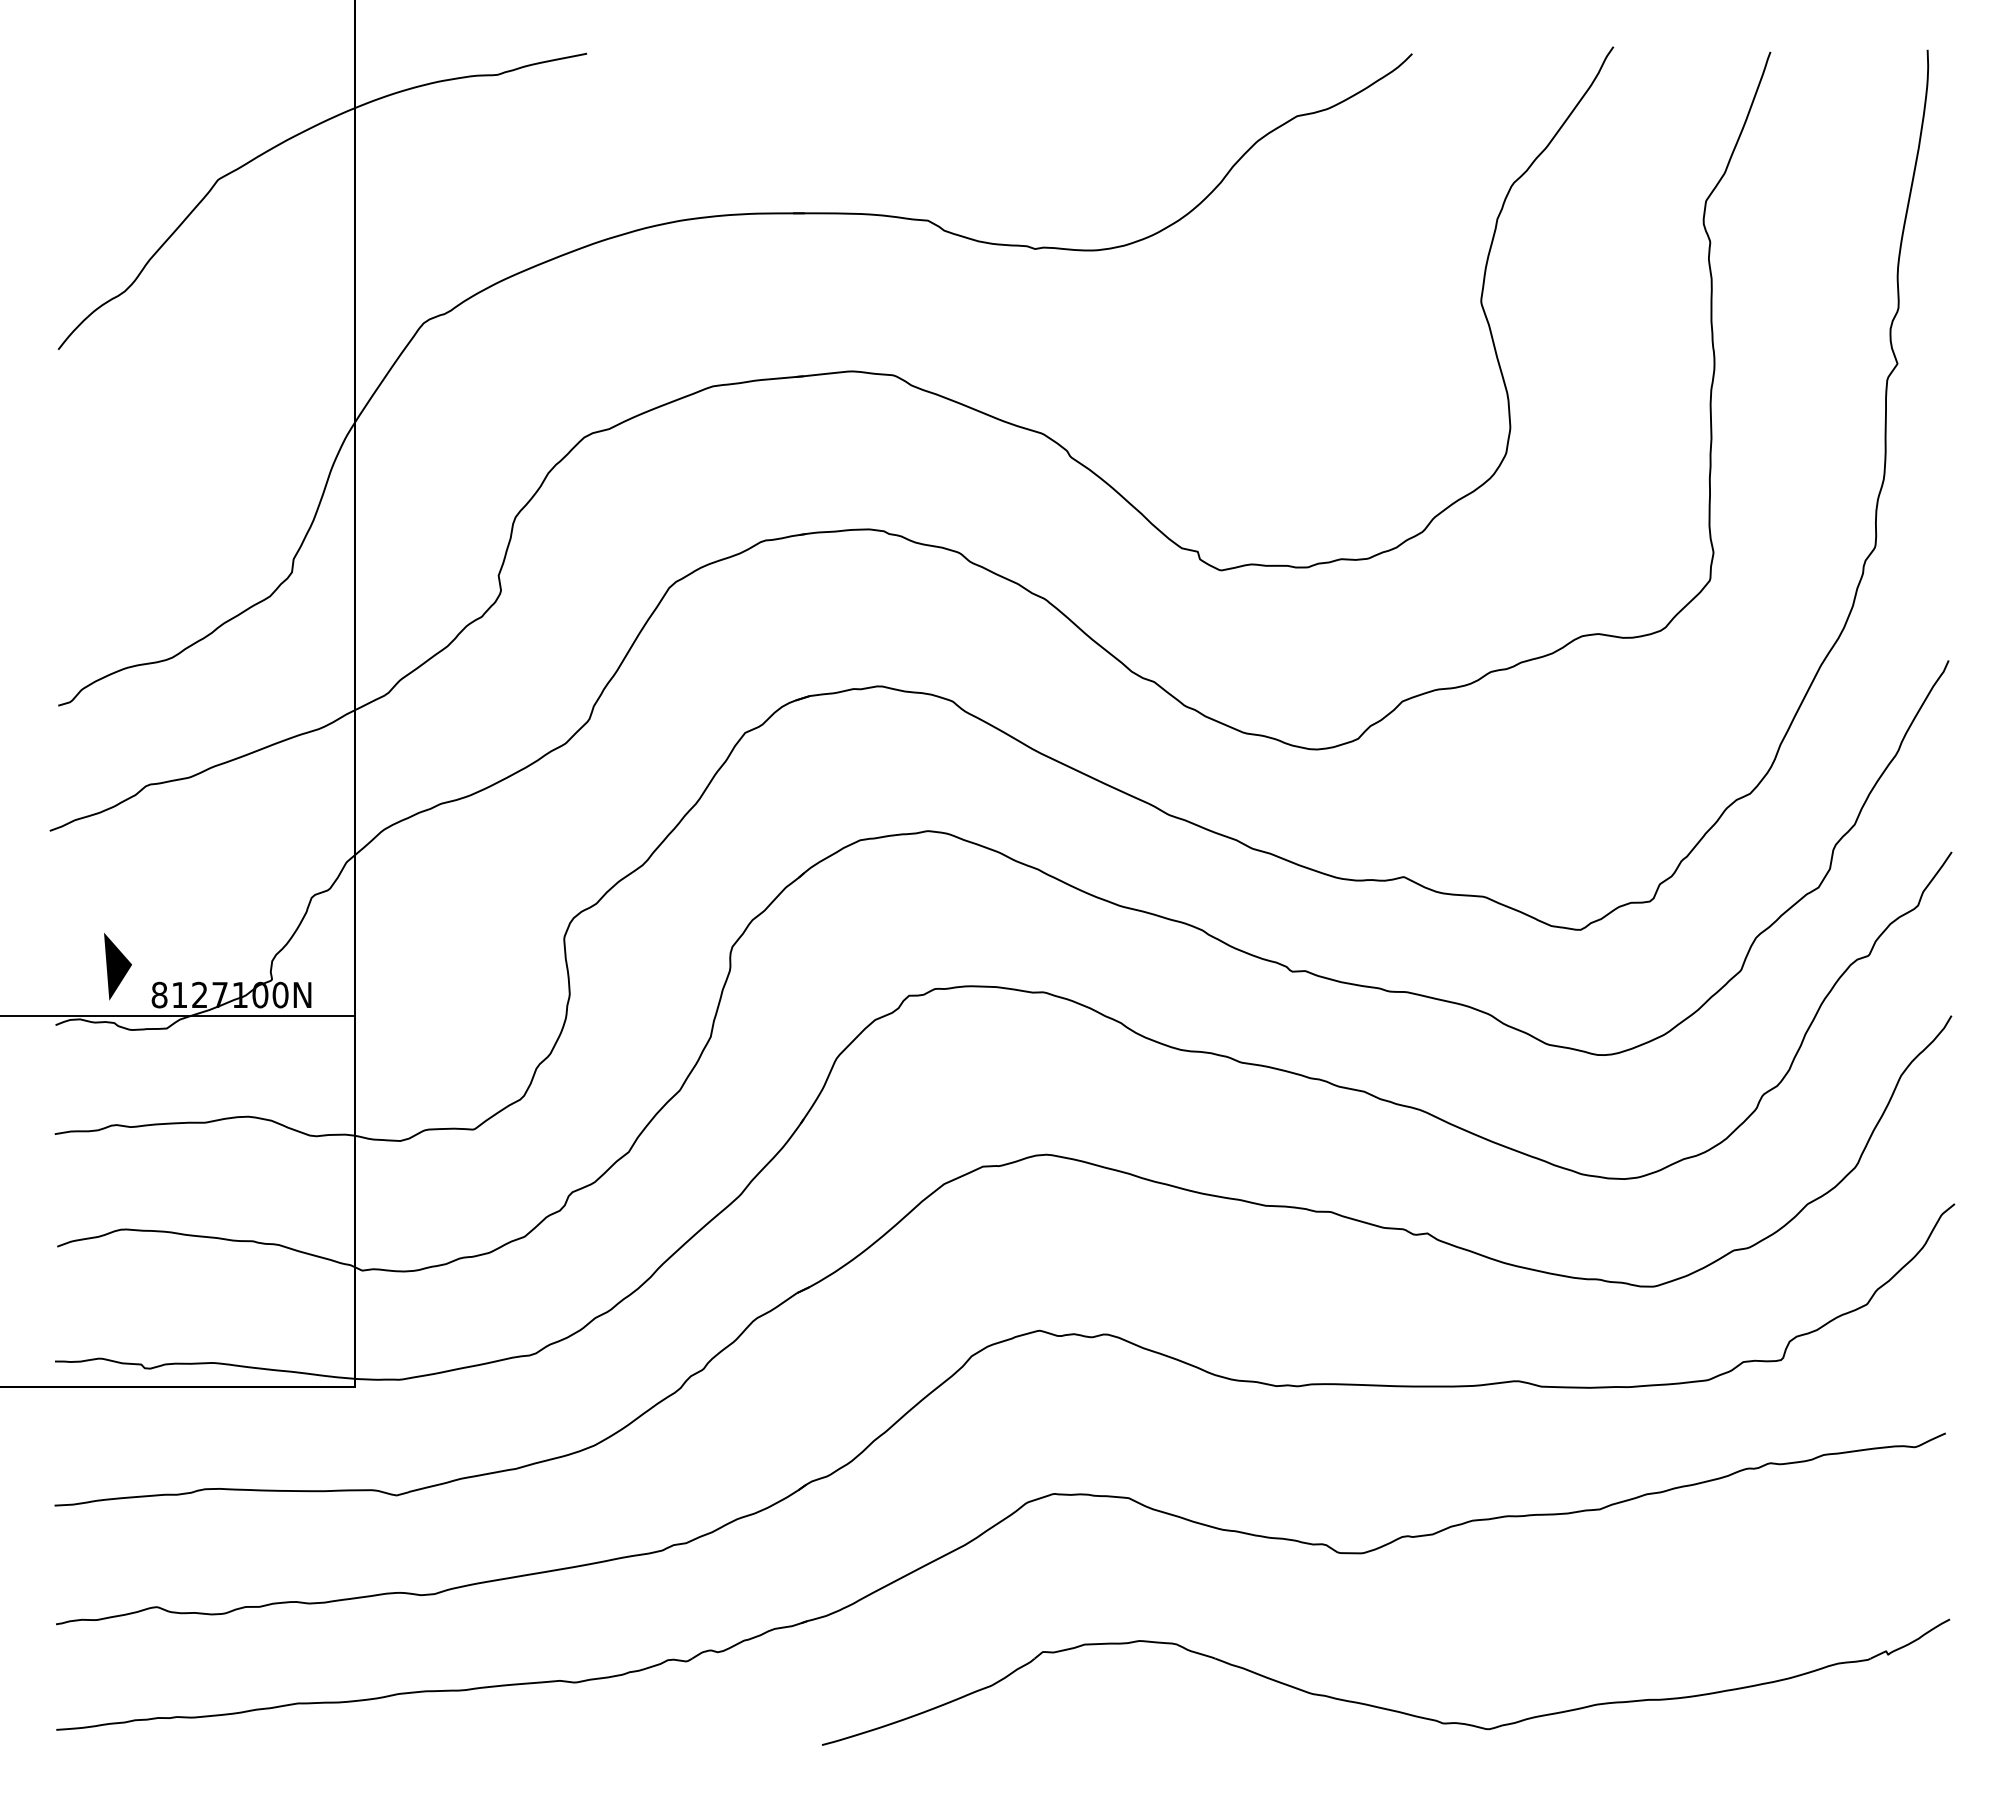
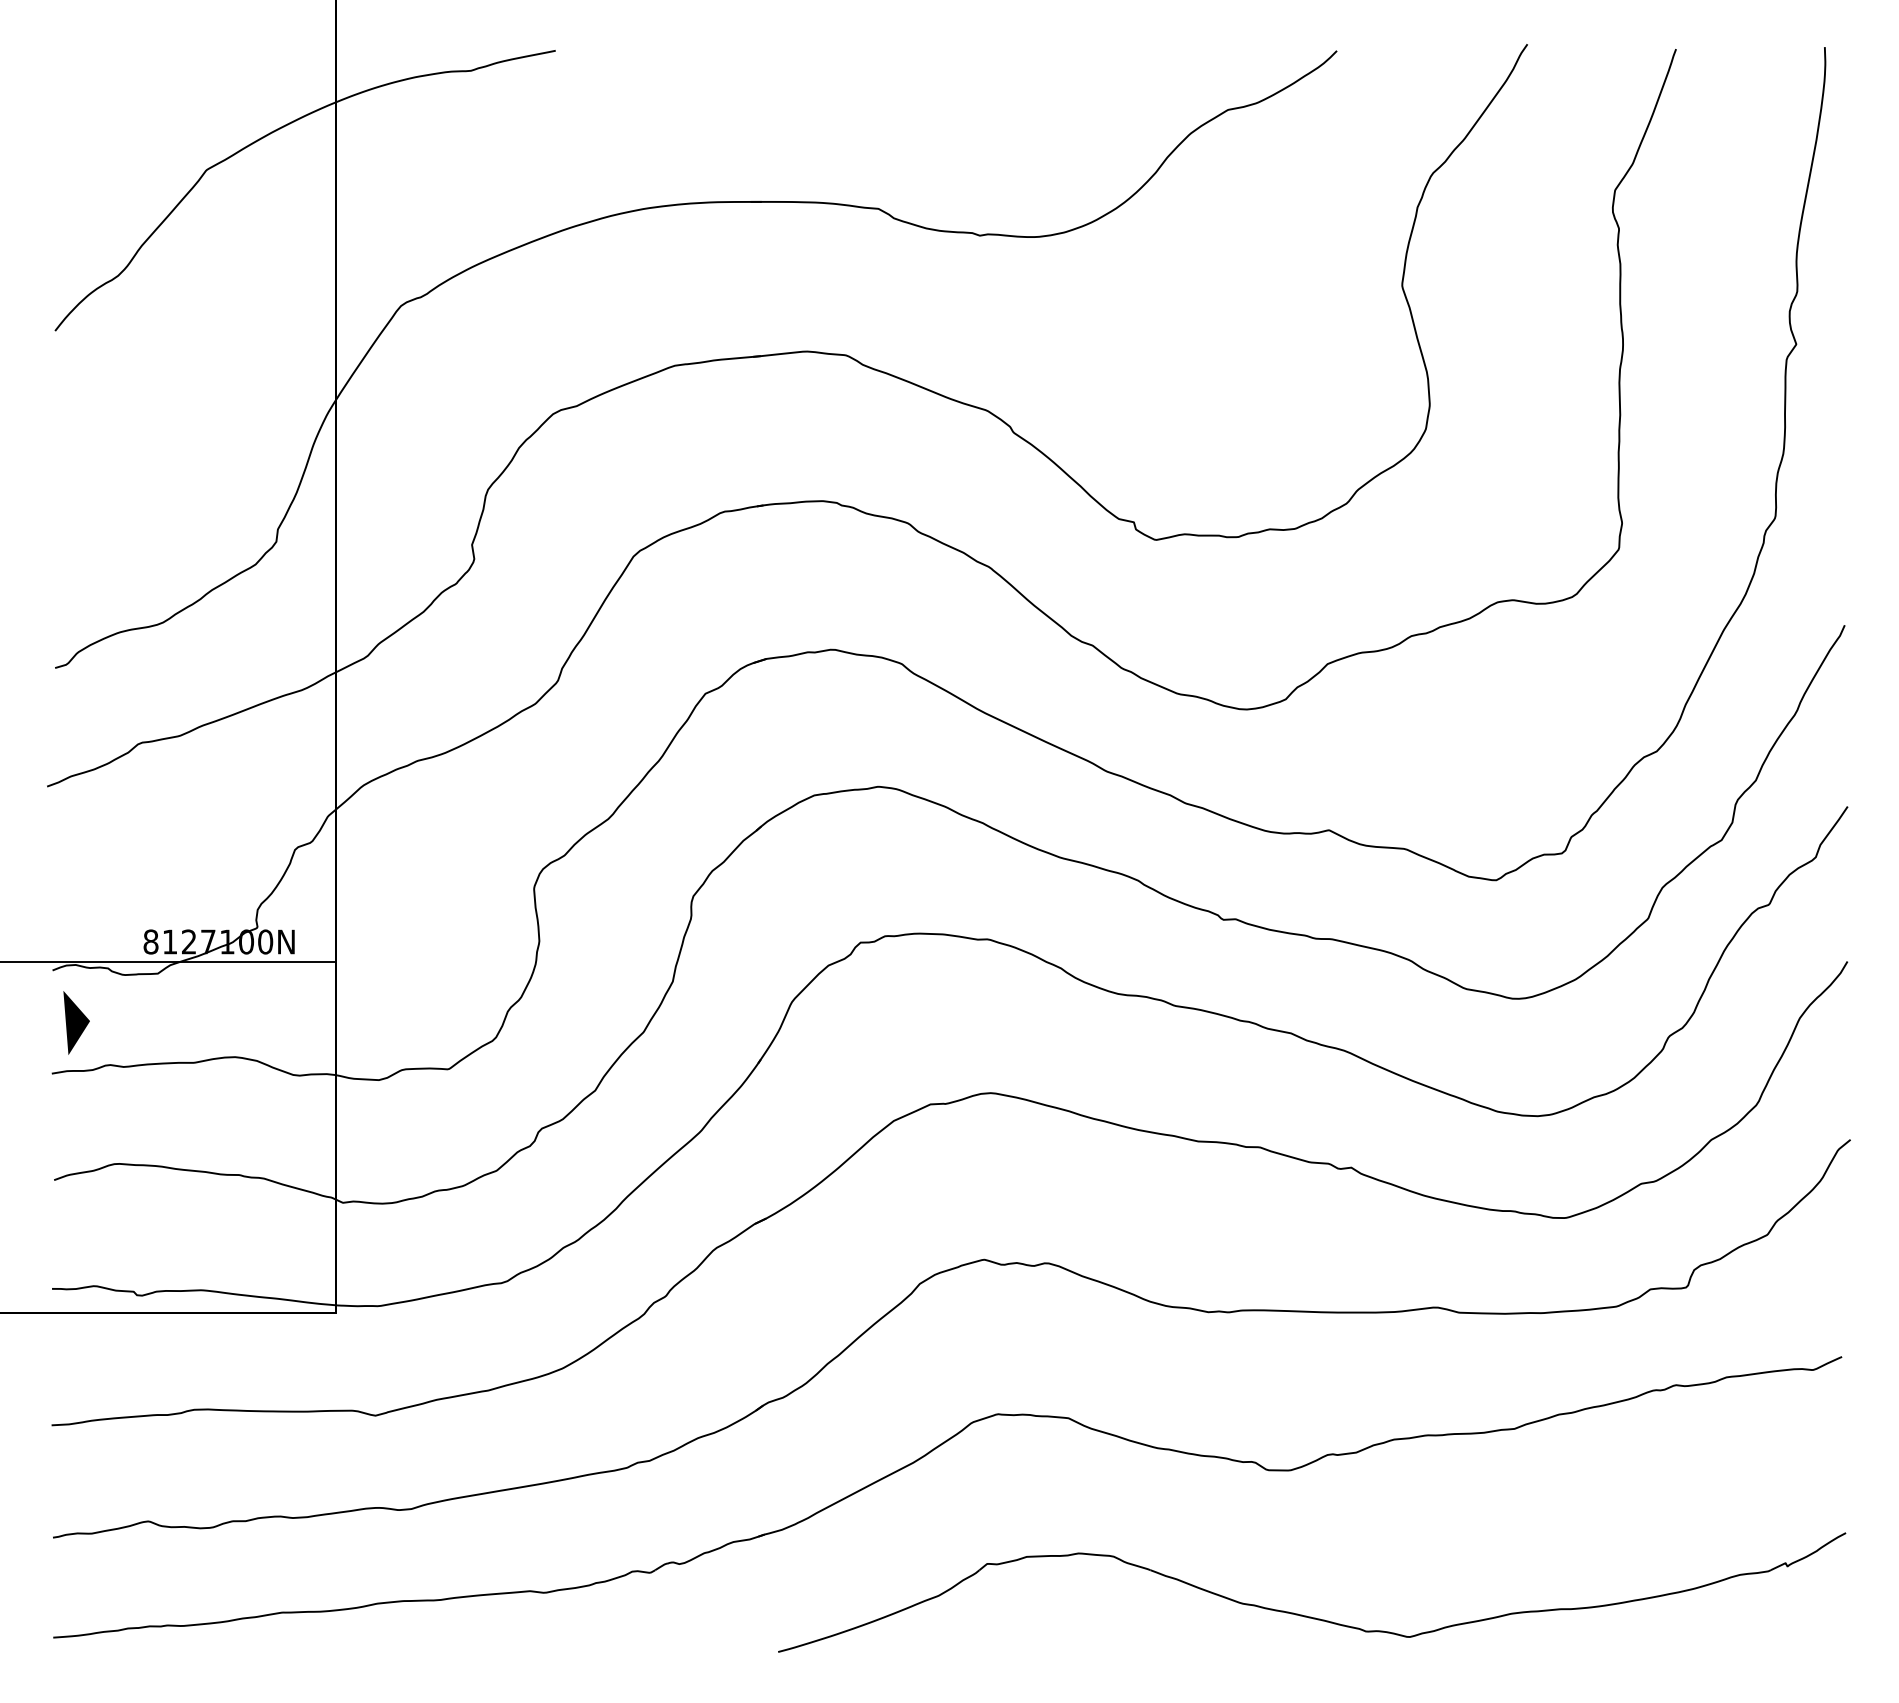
part: (117, 966) -> (76, 1022), moved

